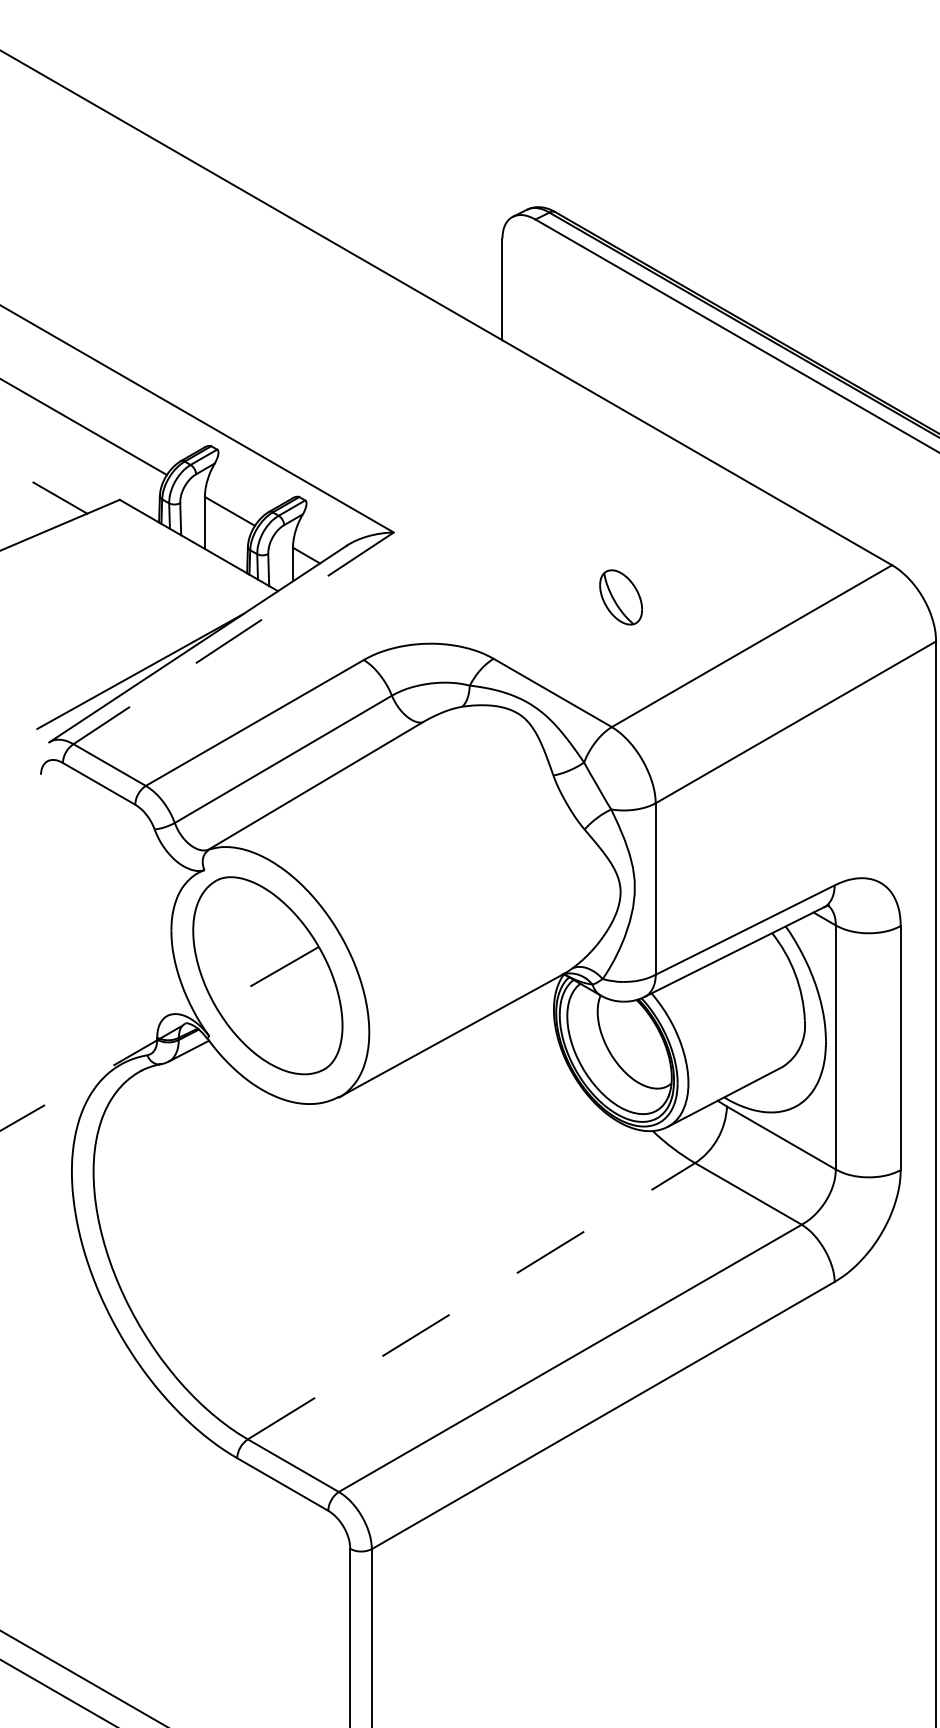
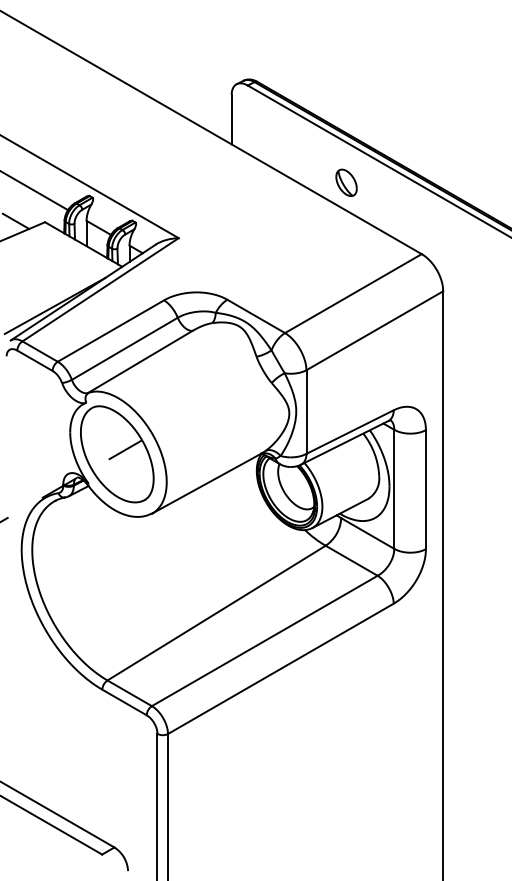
part: (620, 596) -> (346, 182), moved
line: (233, 637) -> (100, 289), dashed -> solid
line: (473, 1299) -> (217, 612), dashed -> solid

